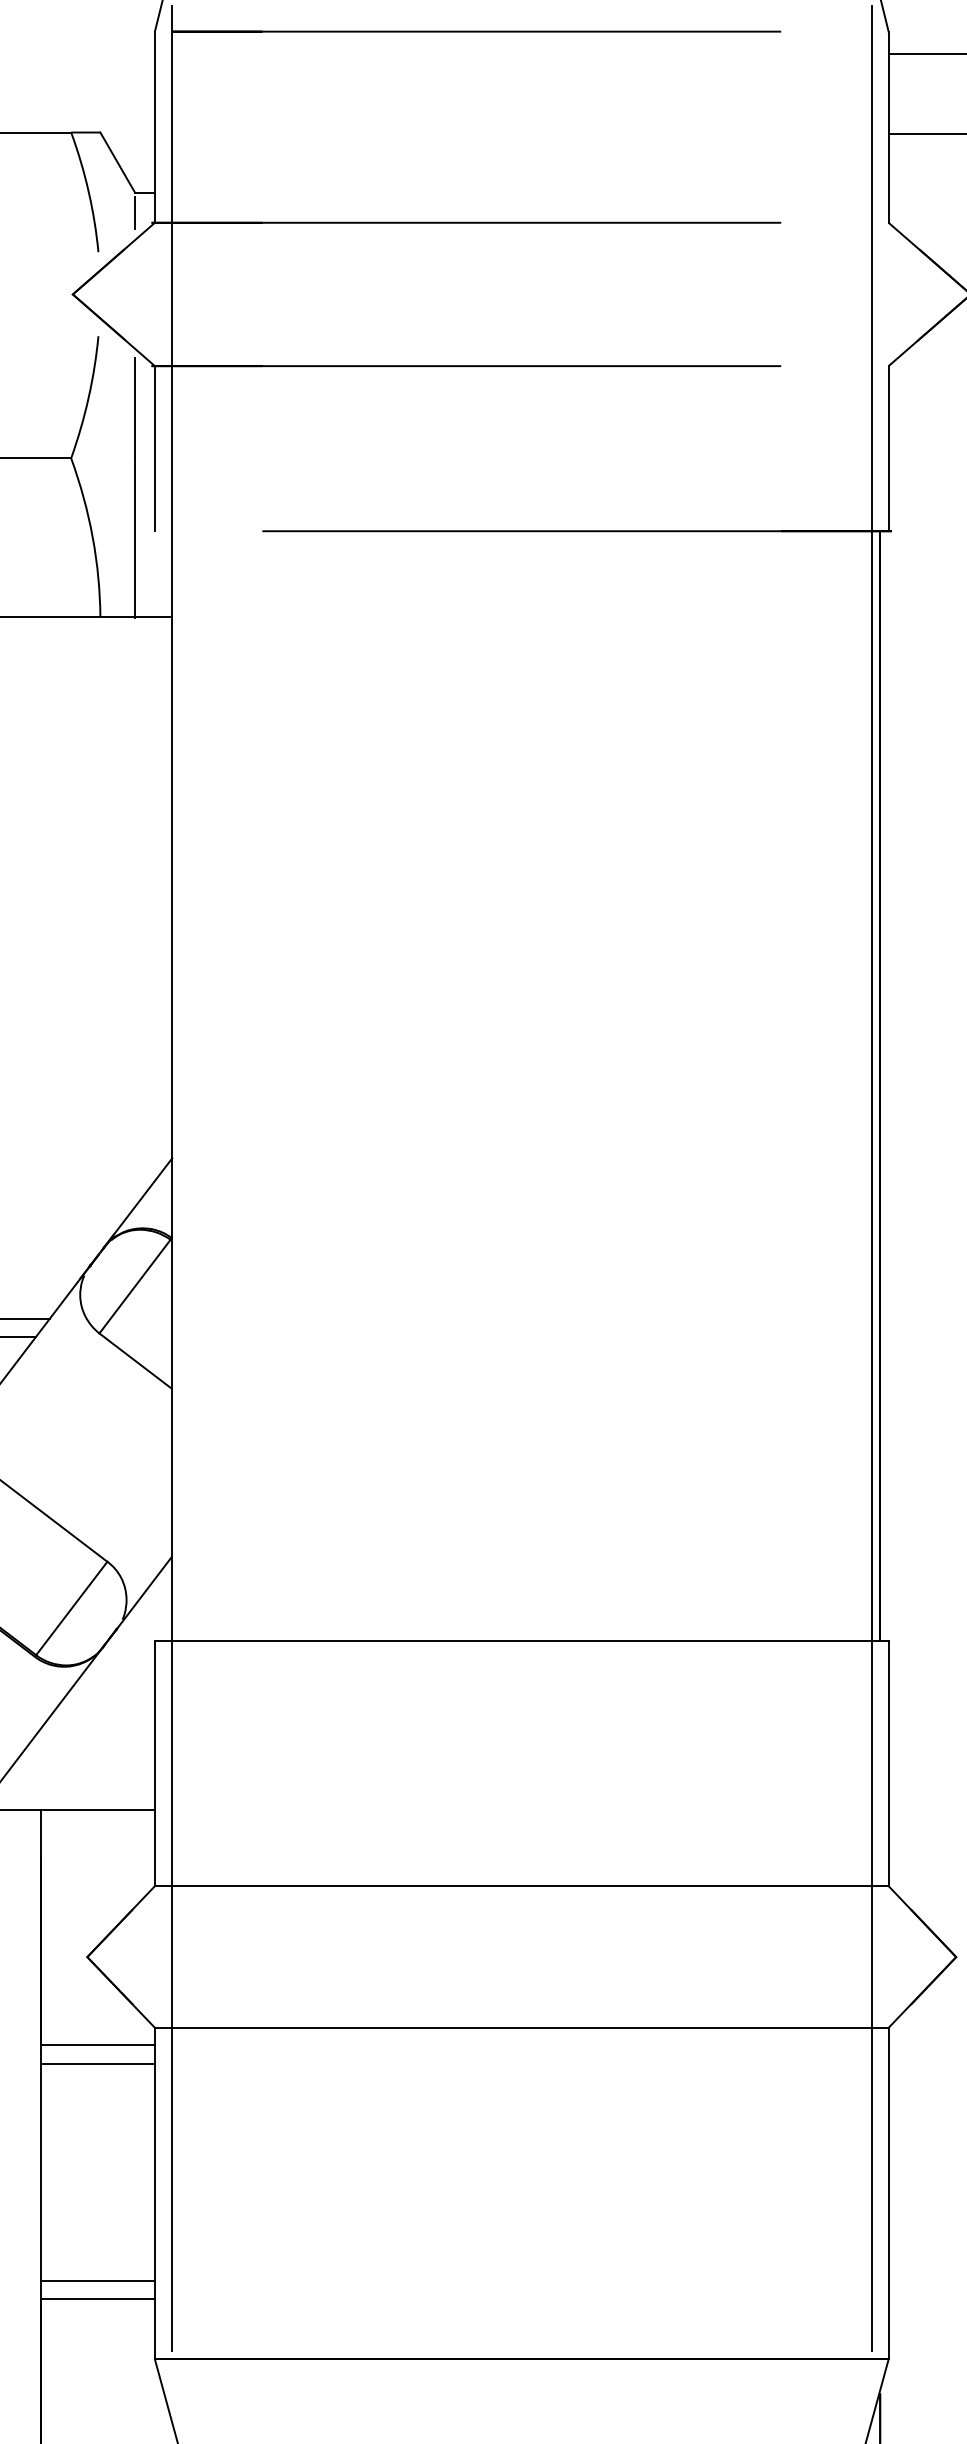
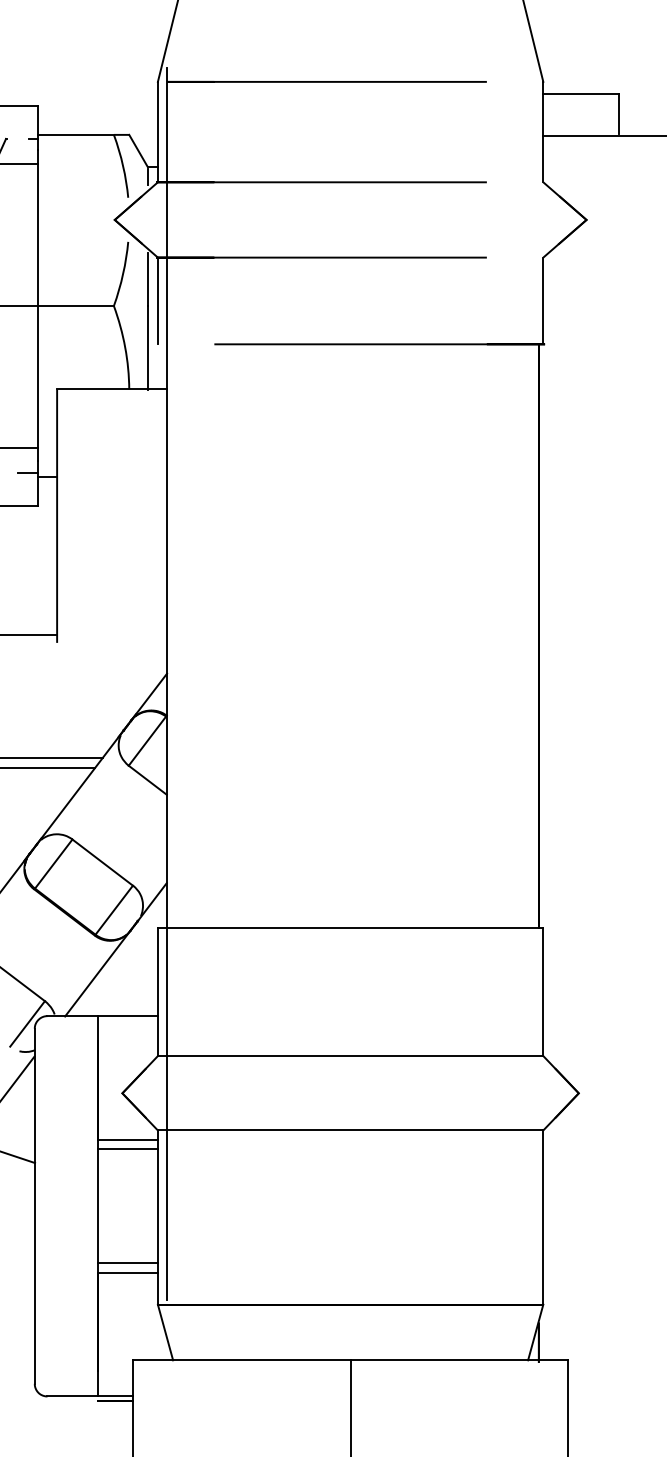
line: (871, 1178) -> (534, 684), removed

